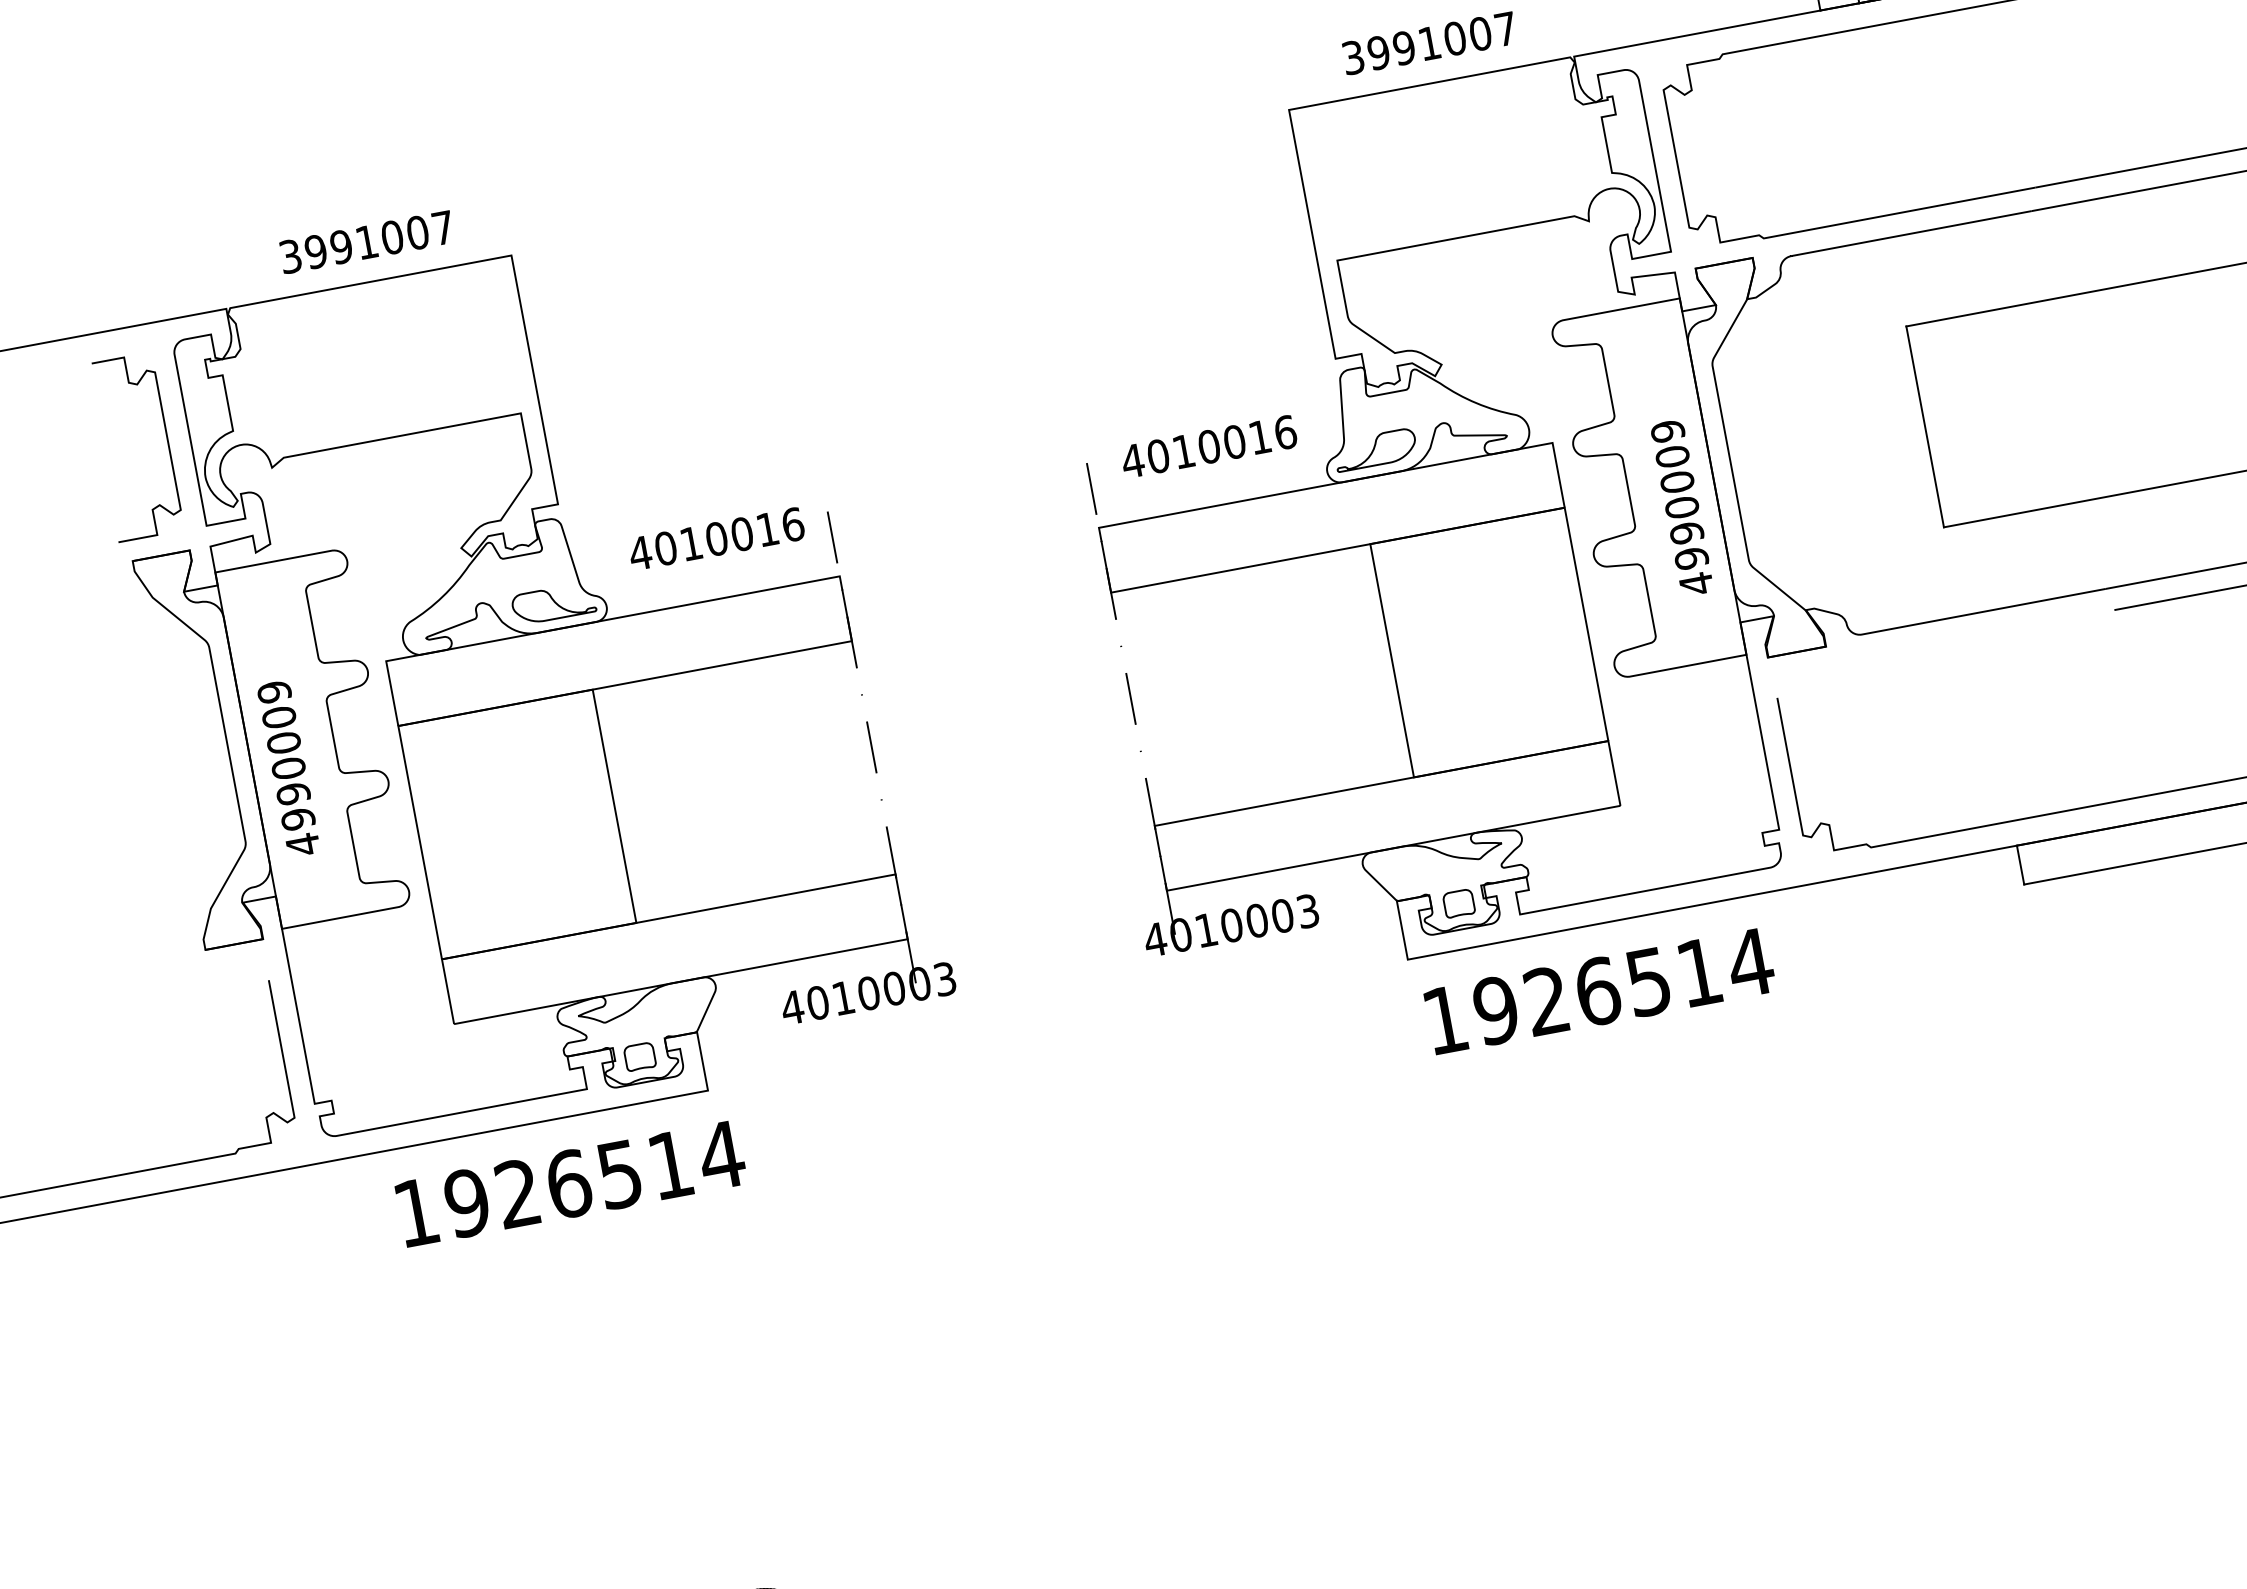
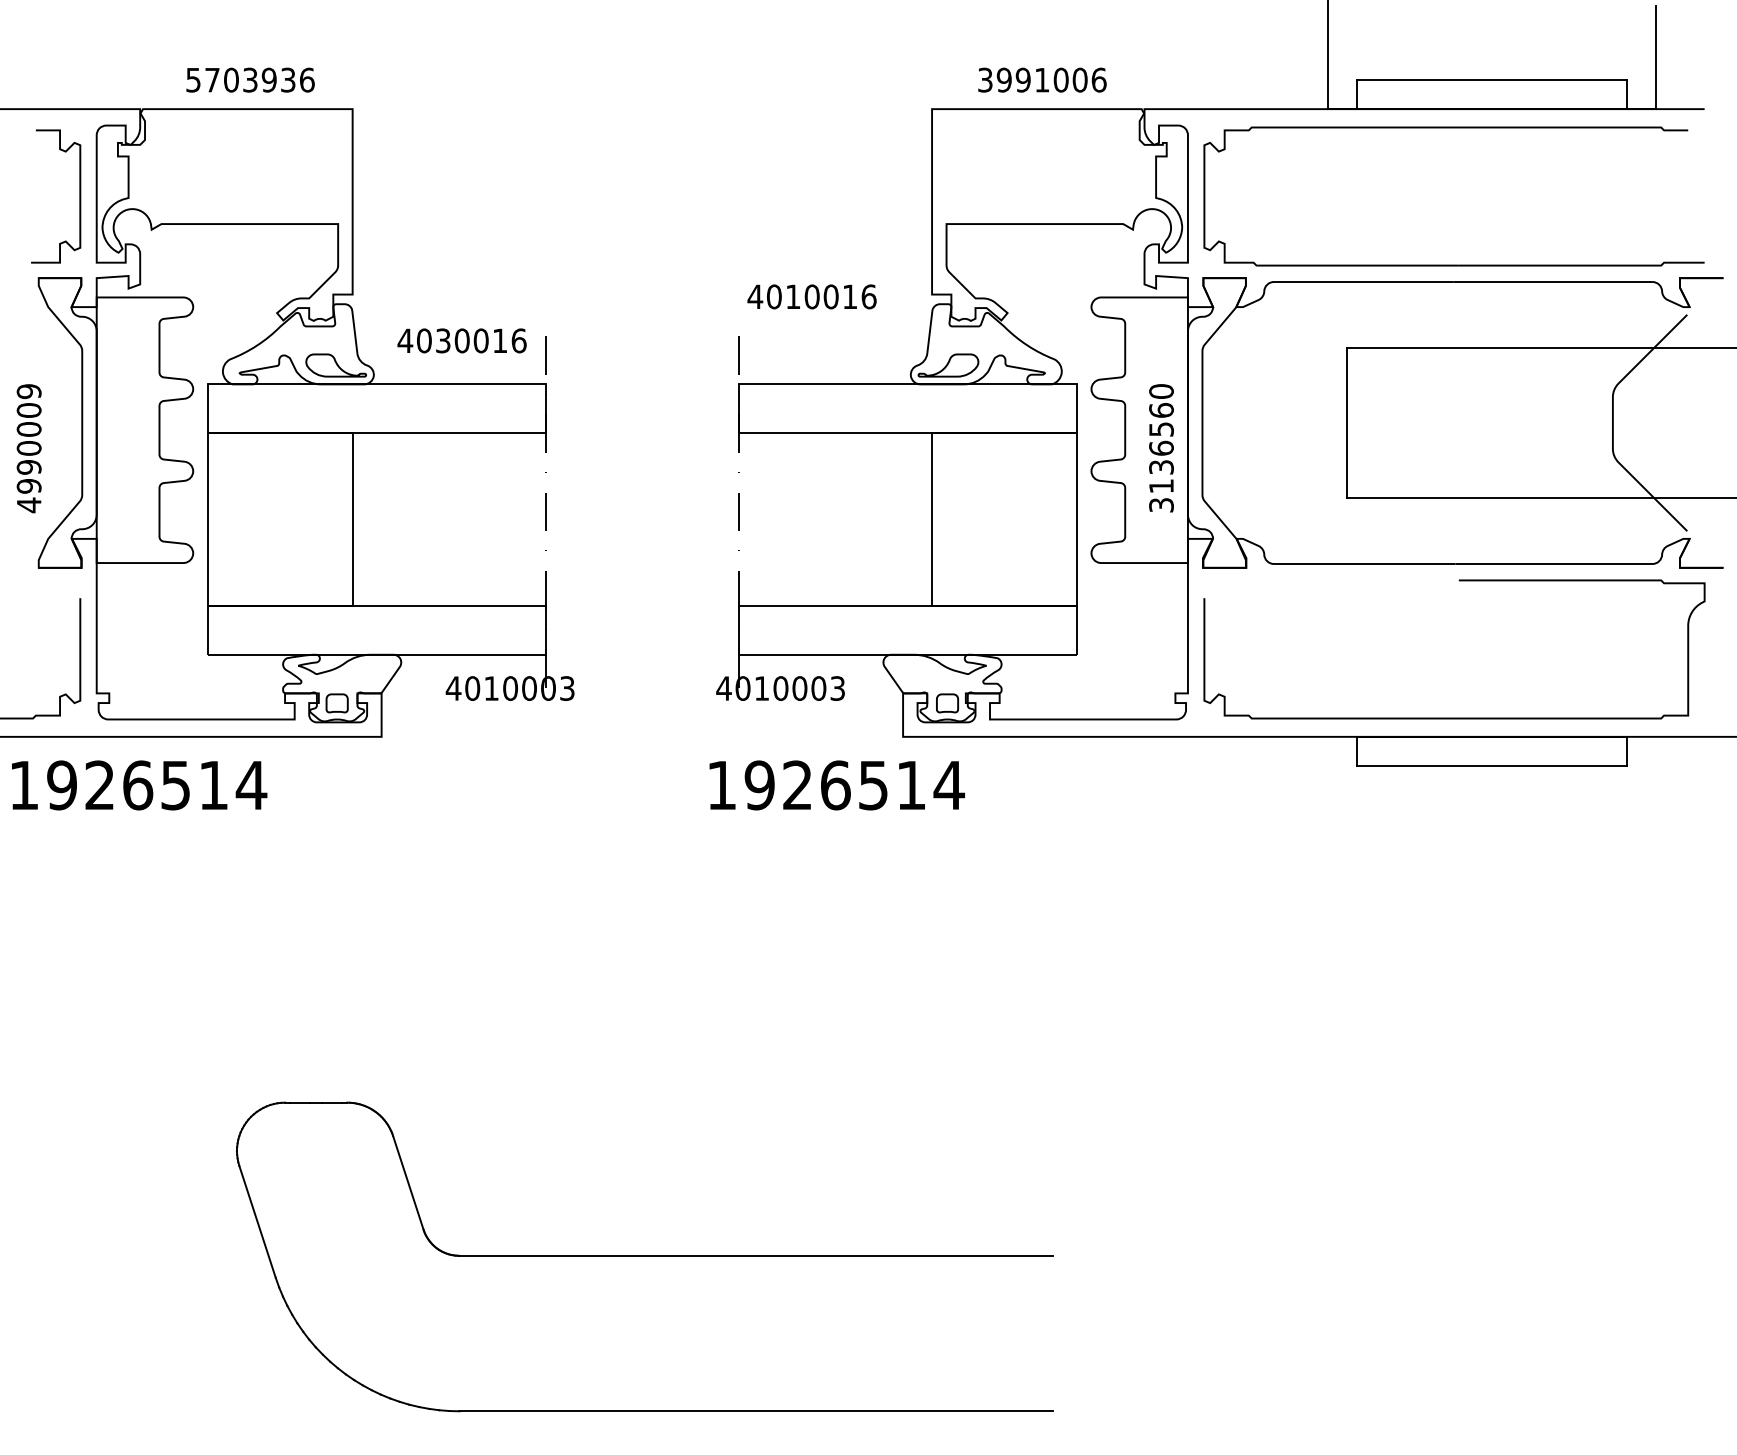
text: (1504, 28) -> (1098, 79), 3991007 -> 3991006
text: (366, 241) -> (250, 79), 3991007 -> 5703936
text: (1208, 446) -> (811, 296), moved
text: (1682, 507) -> (1161, 448), 4990009 -> 3136560
text: (691, 543) -> (443, 340), 4010016 -> 4030016
text: (287, 768) -> (28, 448), moved
text: (1599, 991) -> (836, 785), moved
text: (571, 1183) -> (139, 785), moved

